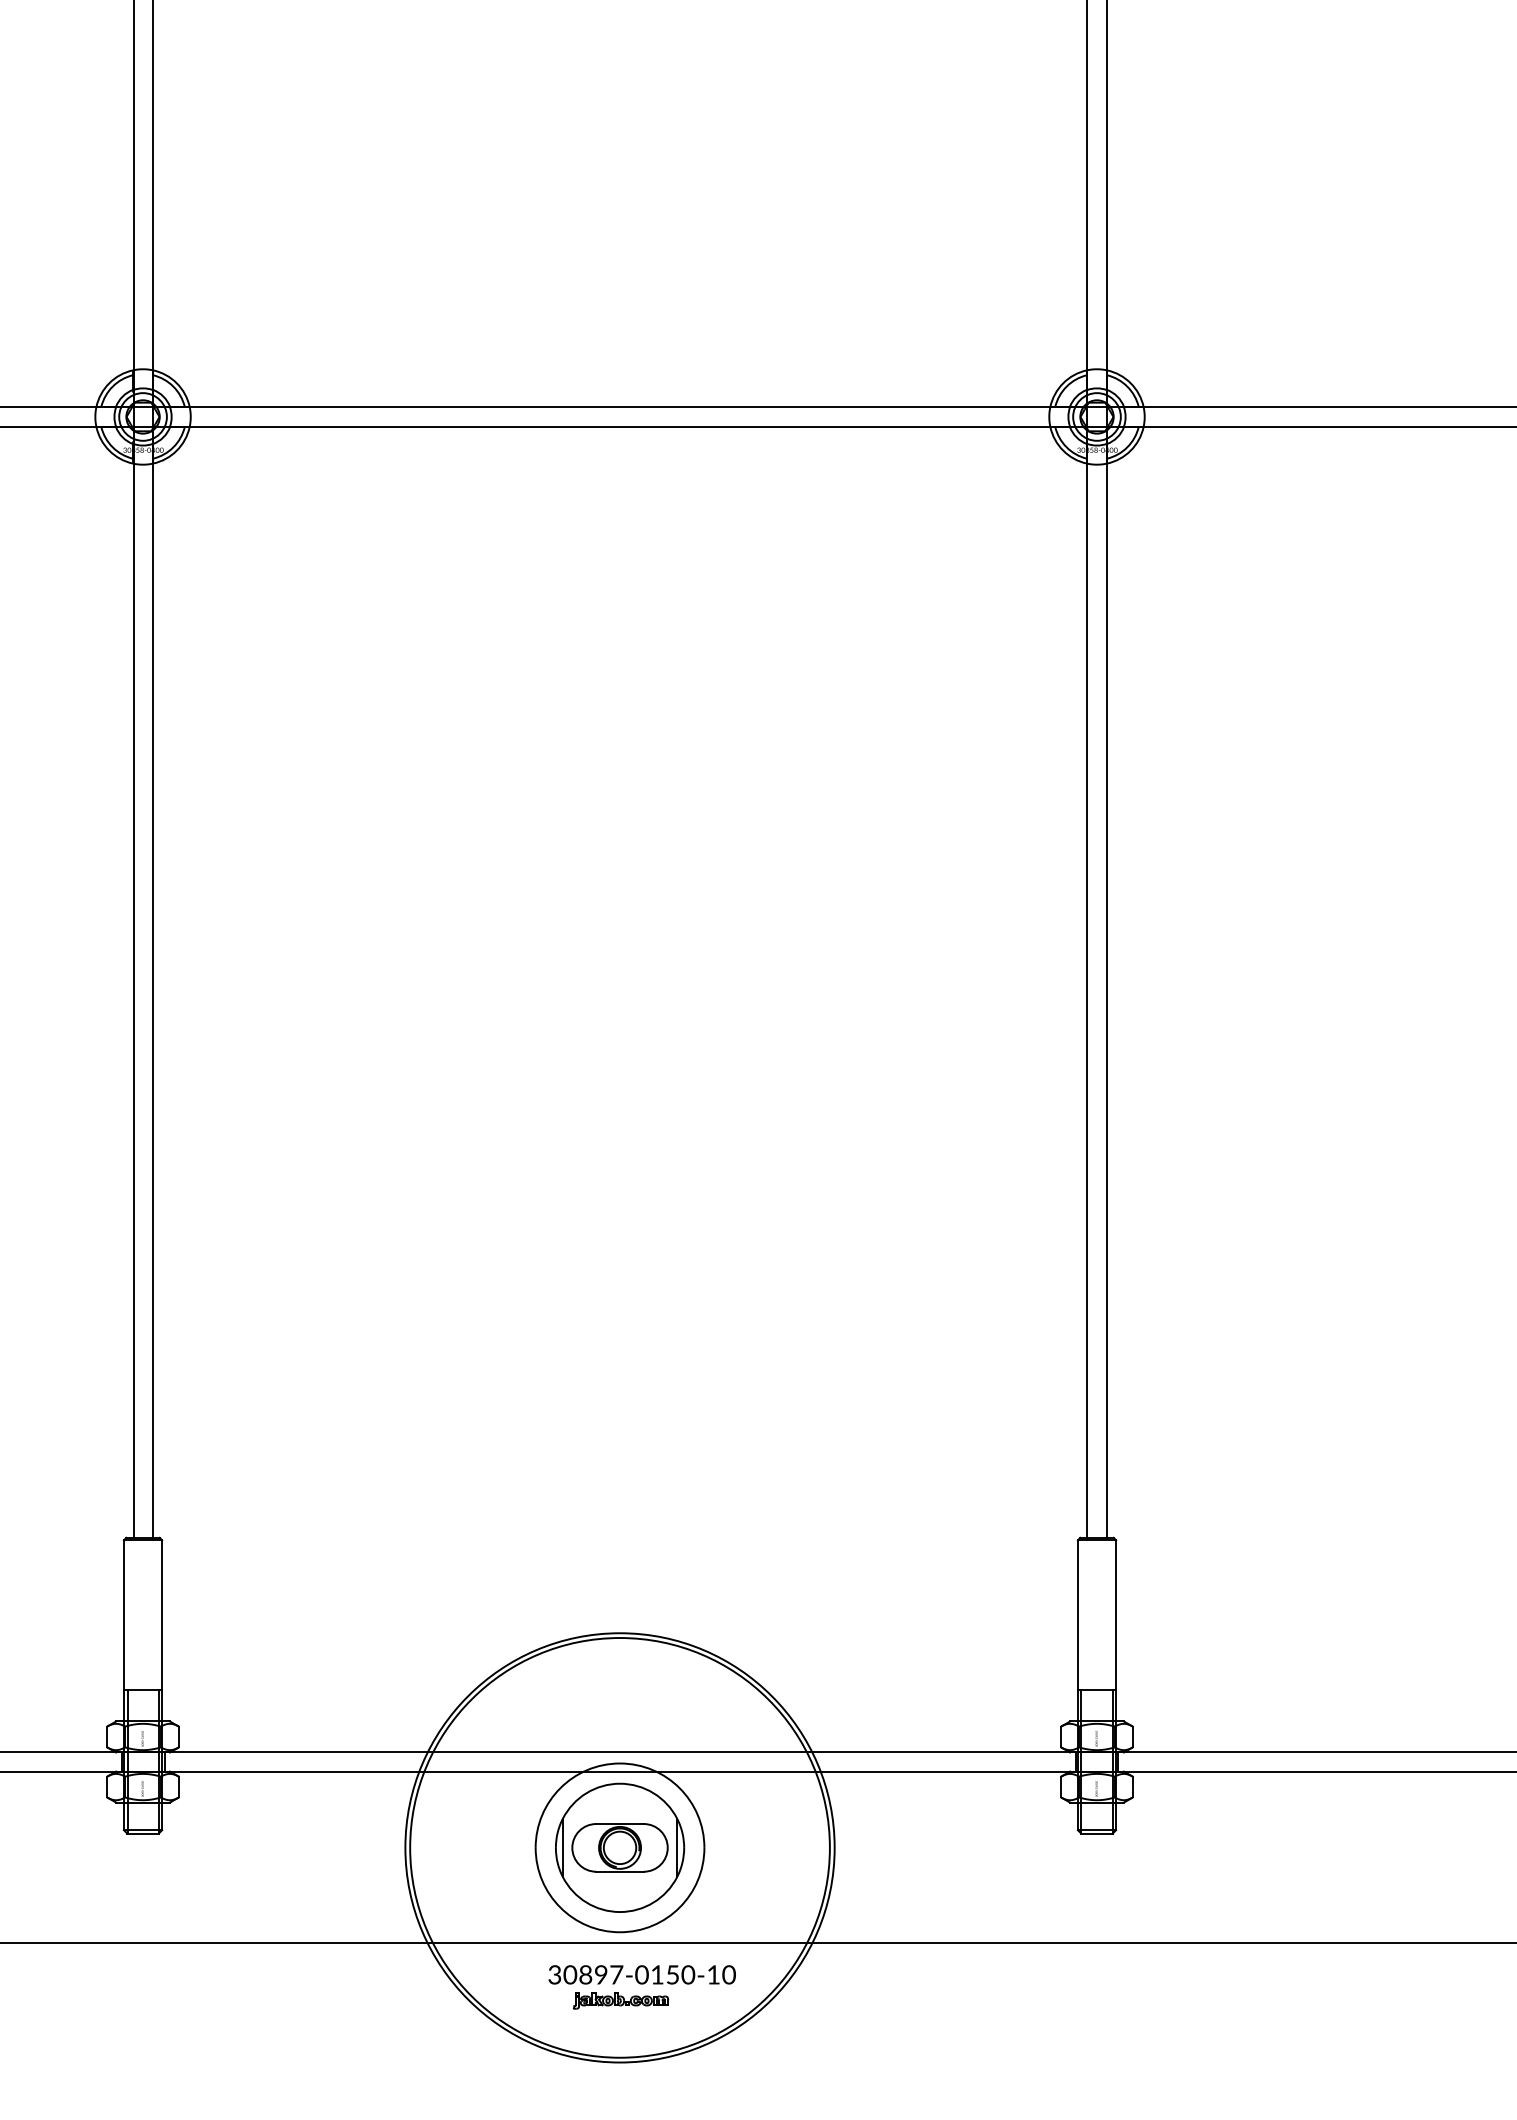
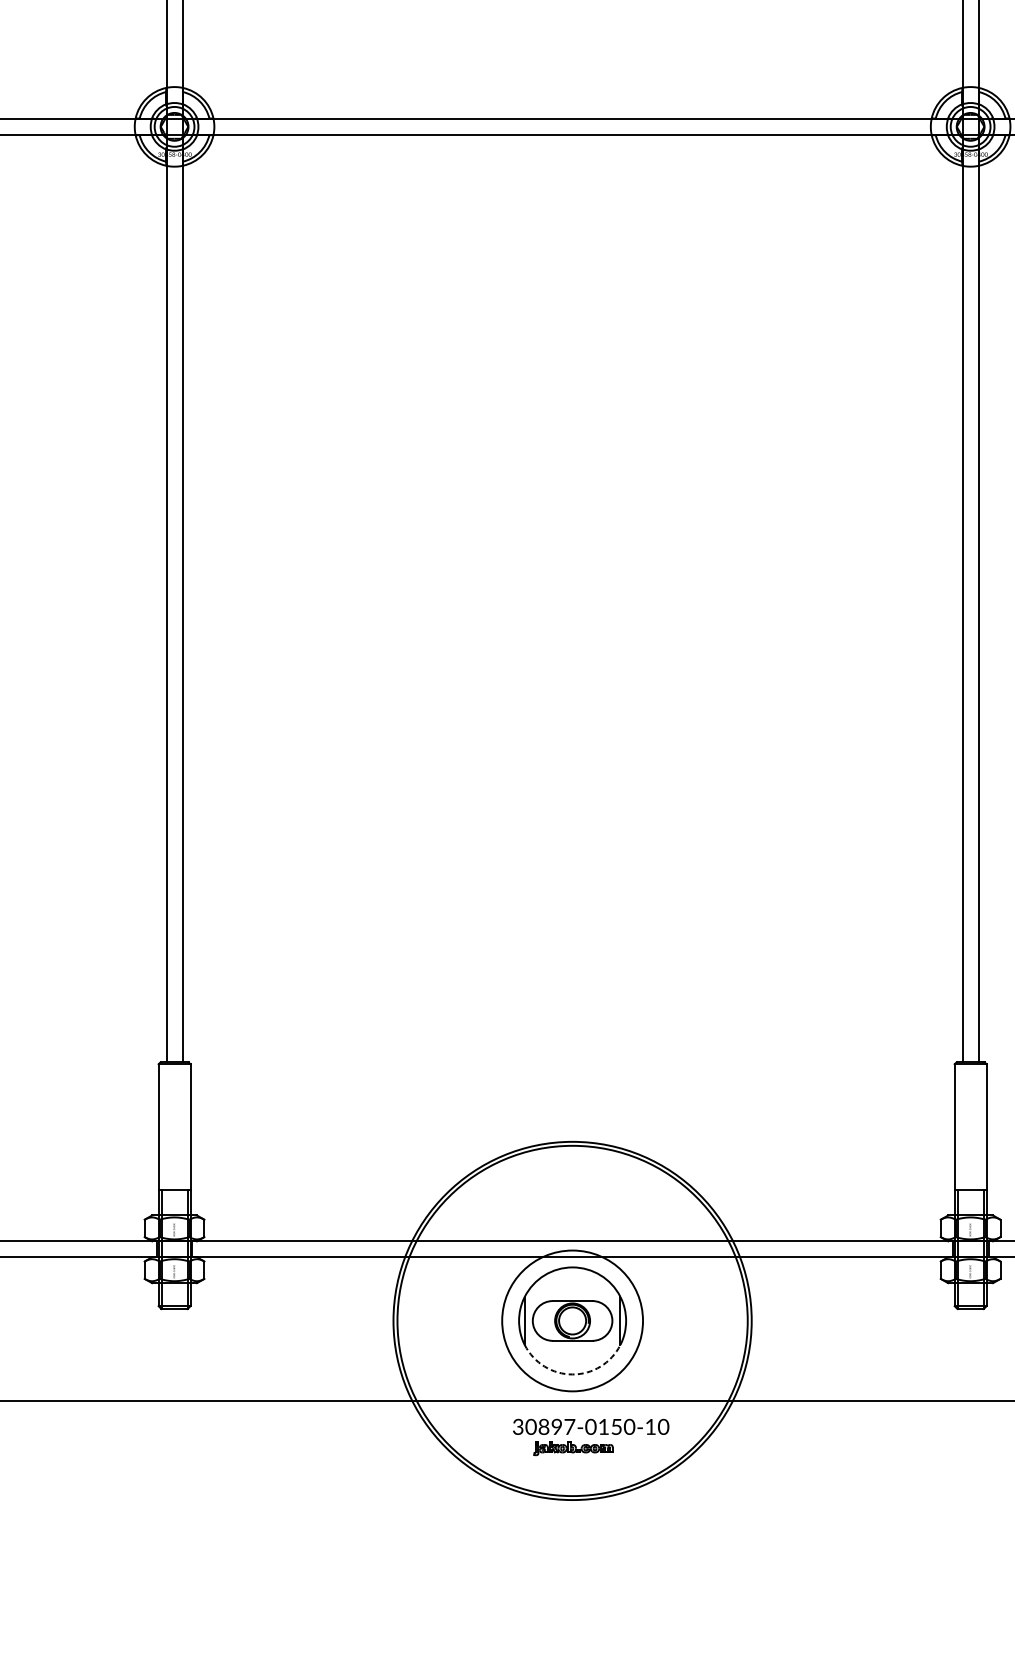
arc: (620, 1912) -> (572, 1374), solid -> dashed

